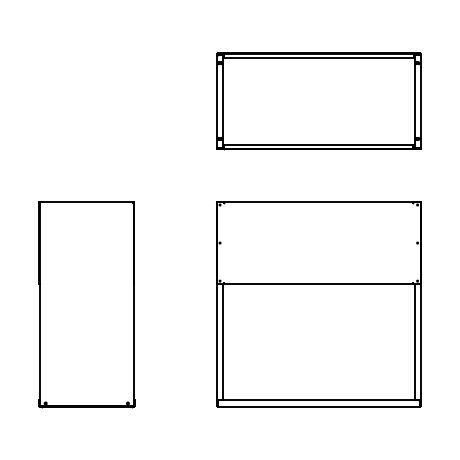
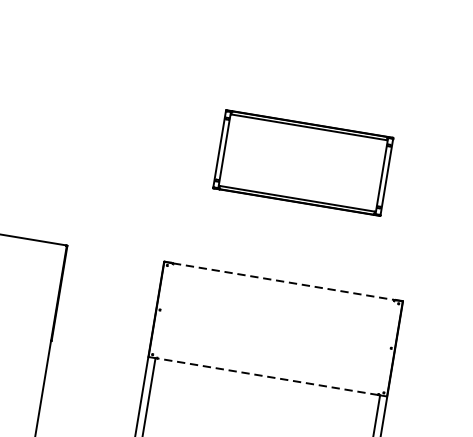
part: (318, 101) -> (302, 163), size x0.7
line: (319, 202) -> (284, 281), solid -> dashed
line: (318, 283) -> (267, 376), solid -> dashed

